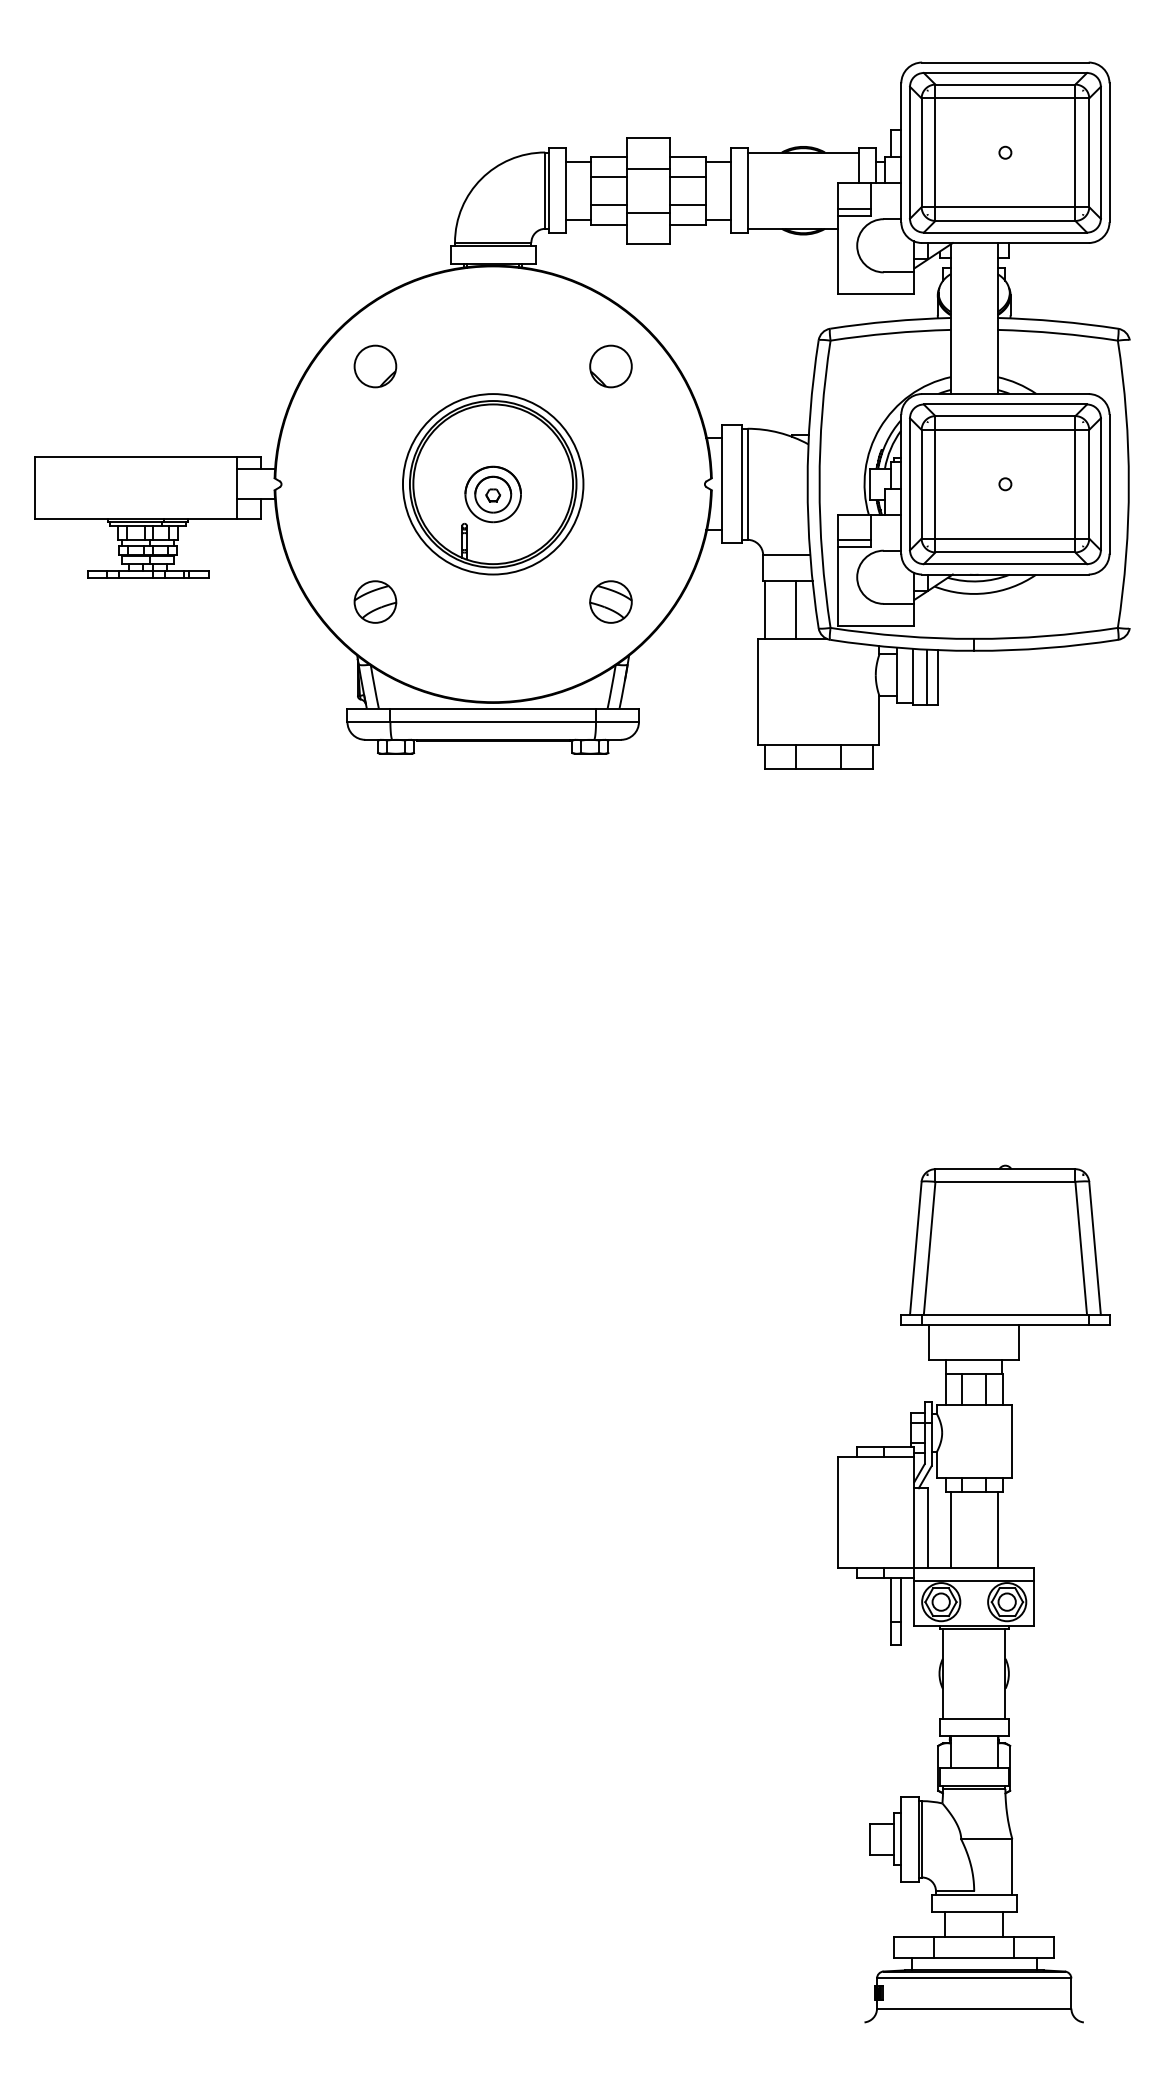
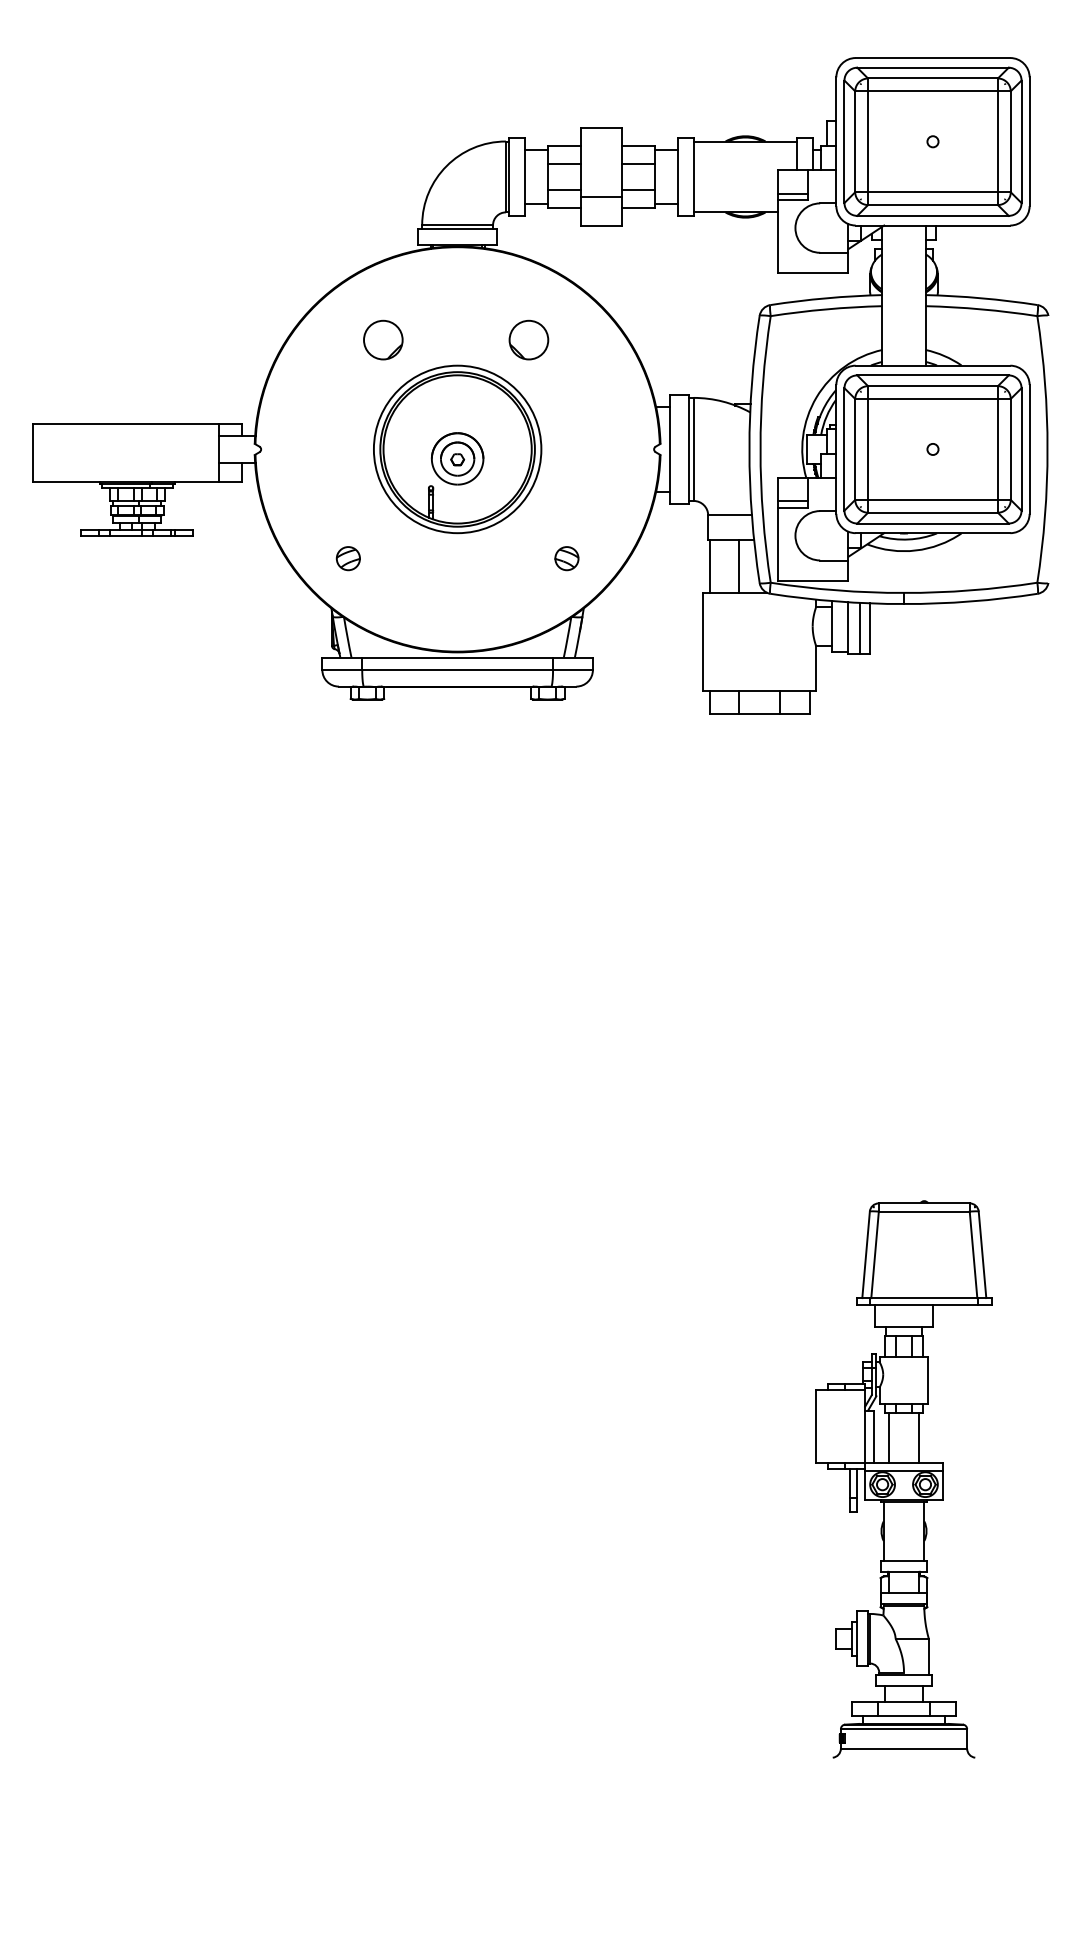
line: (648, 168) -> (601, 156), removed
part: (375, 365) -> (383, 339), moved
part: (610, 365) -> (528, 339), moved
part: (375, 601) -> (348, 558), size x0.6
part: (610, 601) -> (566, 558), size x0.6
part: (973, 1594) -> (903, 1479), size x0.7

